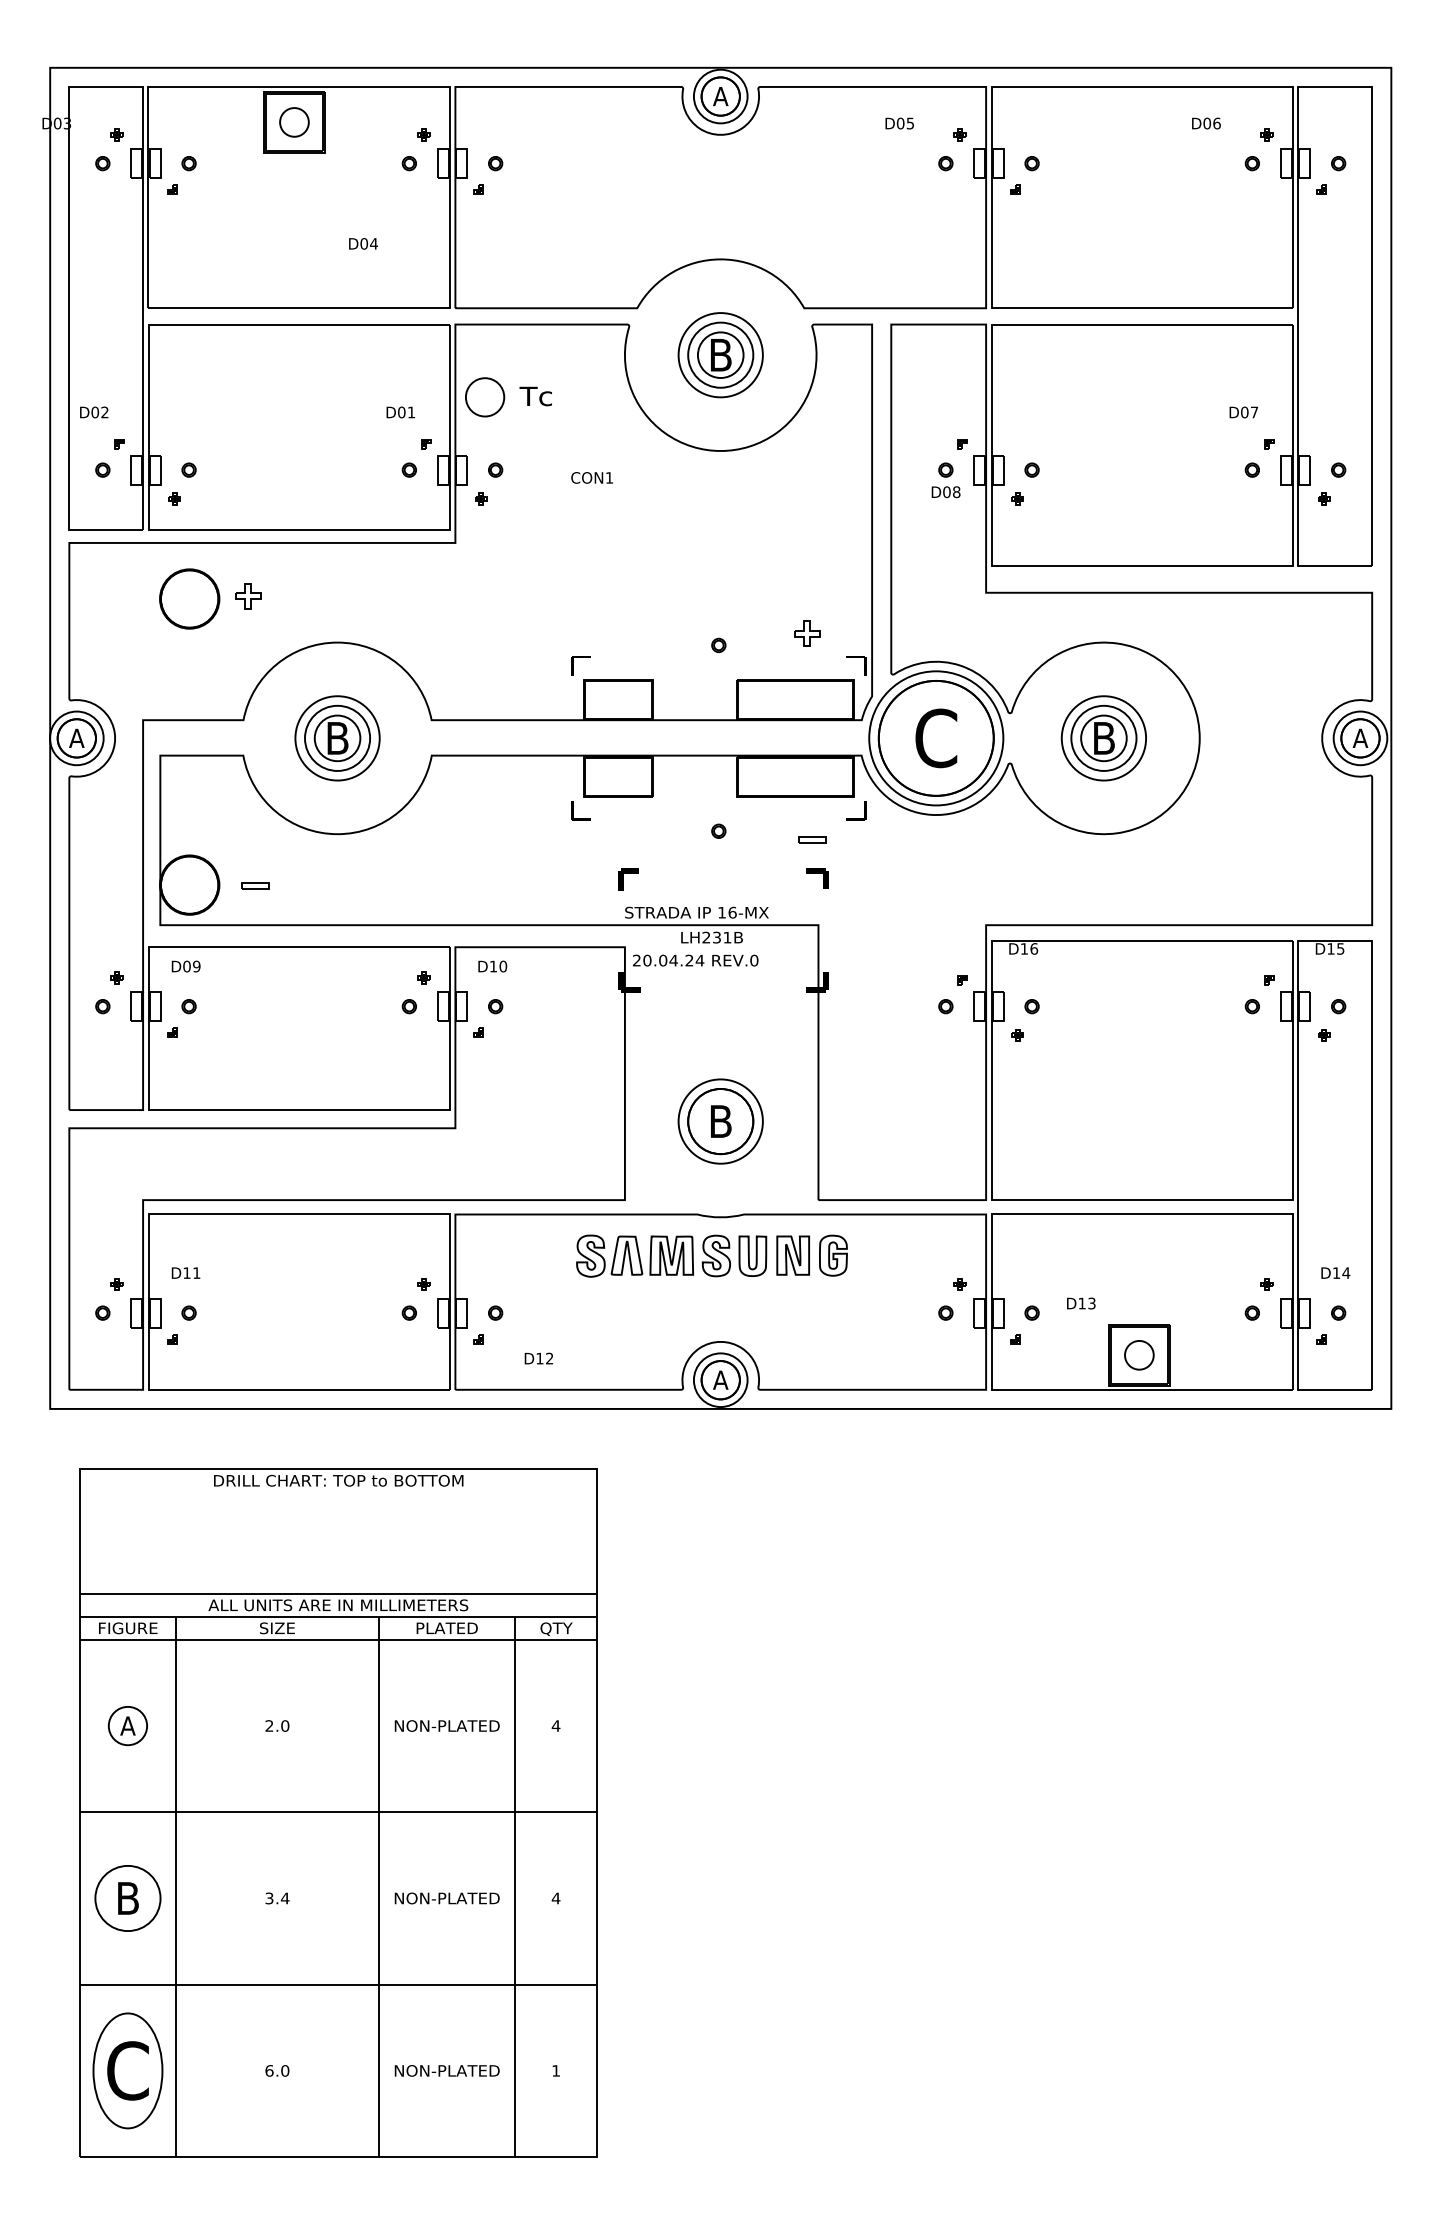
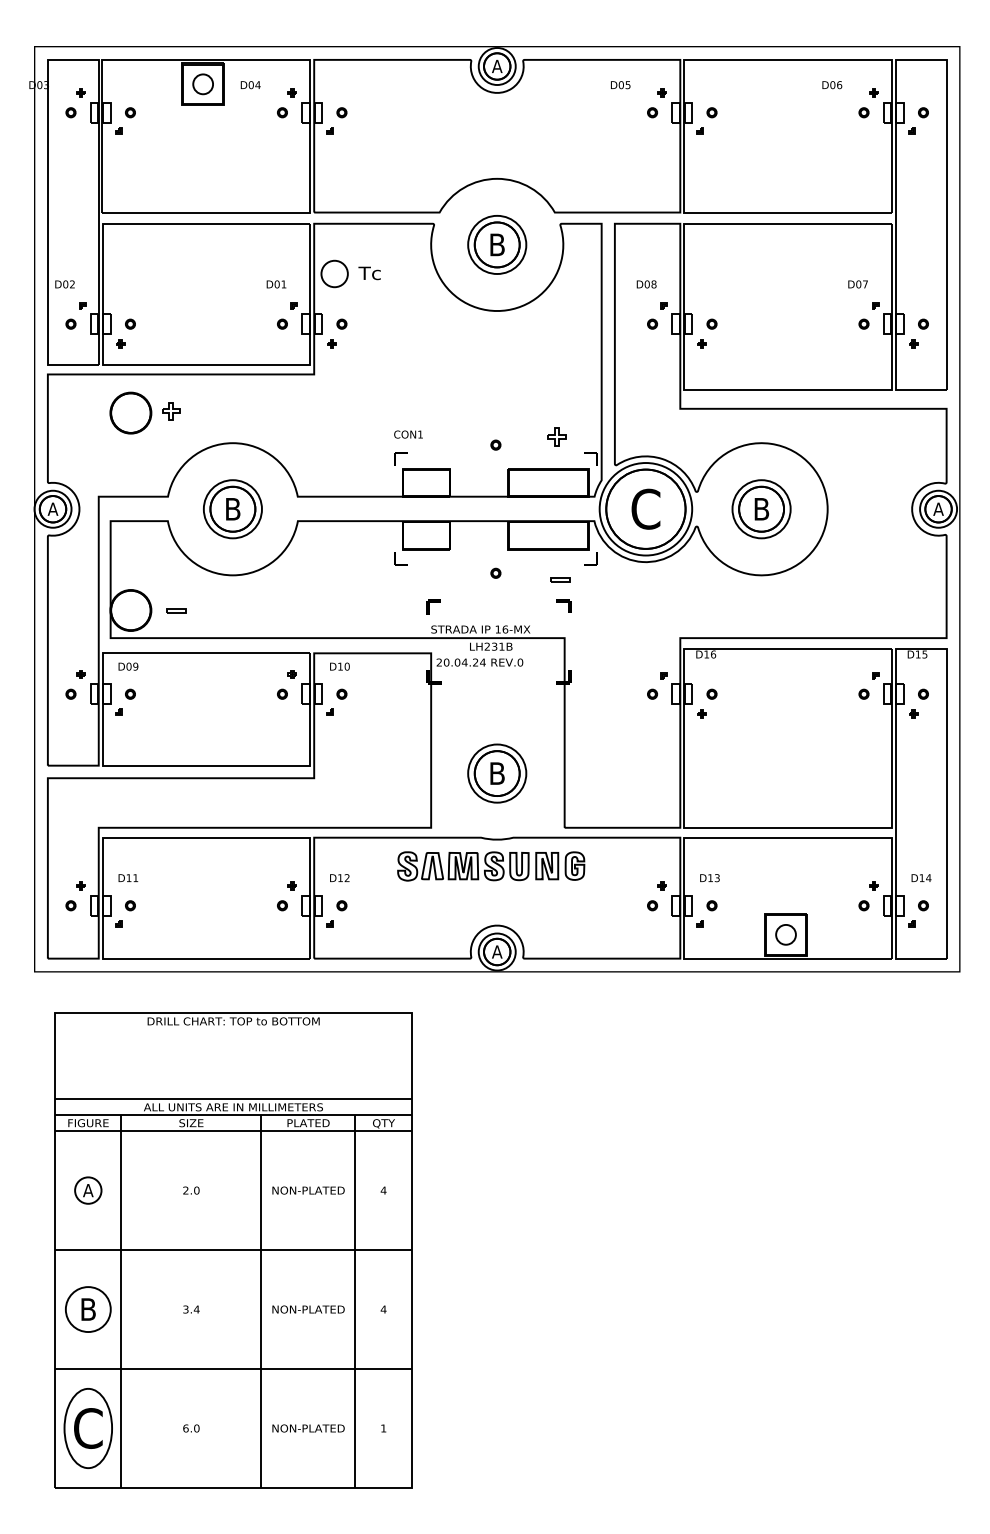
text: (363, 244) -> (250, 85), moved
circle: (719, 354) -> (496, 244), size x1.43
text: (592, 477) -> (408, 434), moved
text: (945, 492) -> (646, 284), moved
circle: (336, 737) -> (232, 508), size x1.43
circle: (1103, 737) -> (761, 508), size x1.43
text: (1080, 1304) -> (709, 878), moved
text: (538, 1357) -> (339, 877), moved

